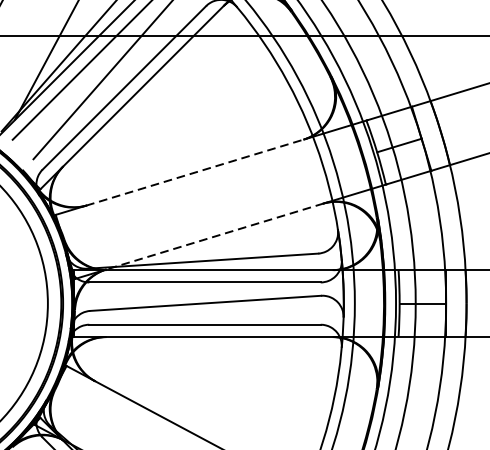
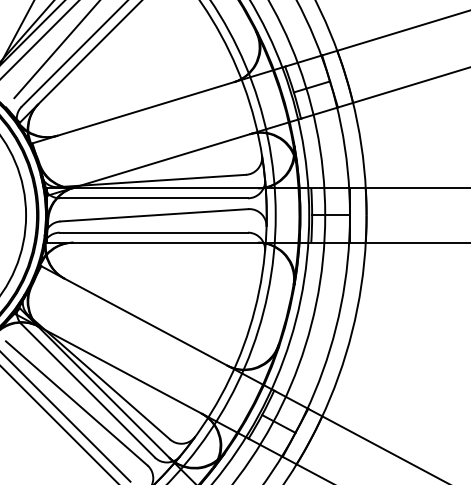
line: (194, 172) -> (145, 108), dashed -> solid
line: (214, 237) -> (161, 161), dashed -> solid

